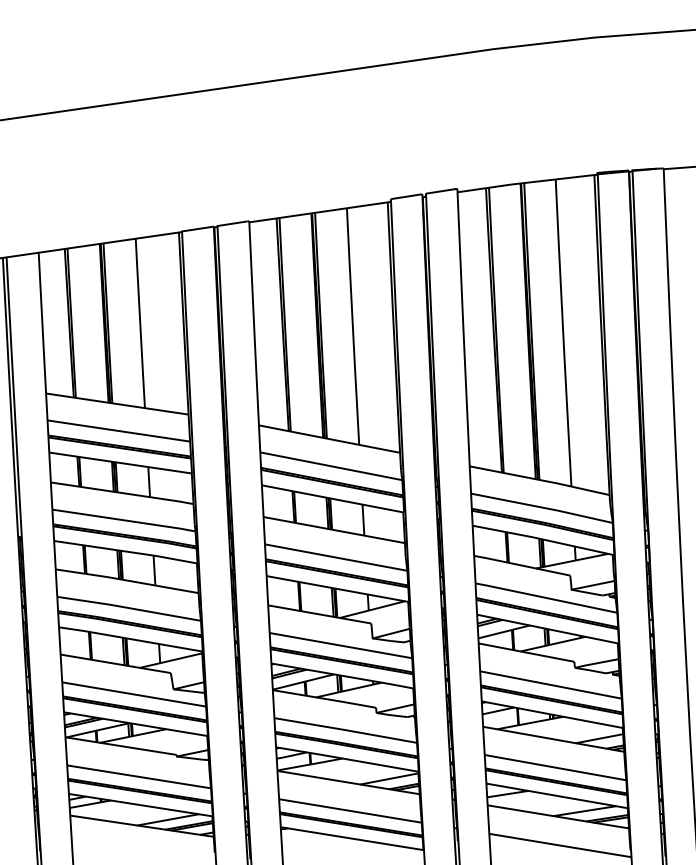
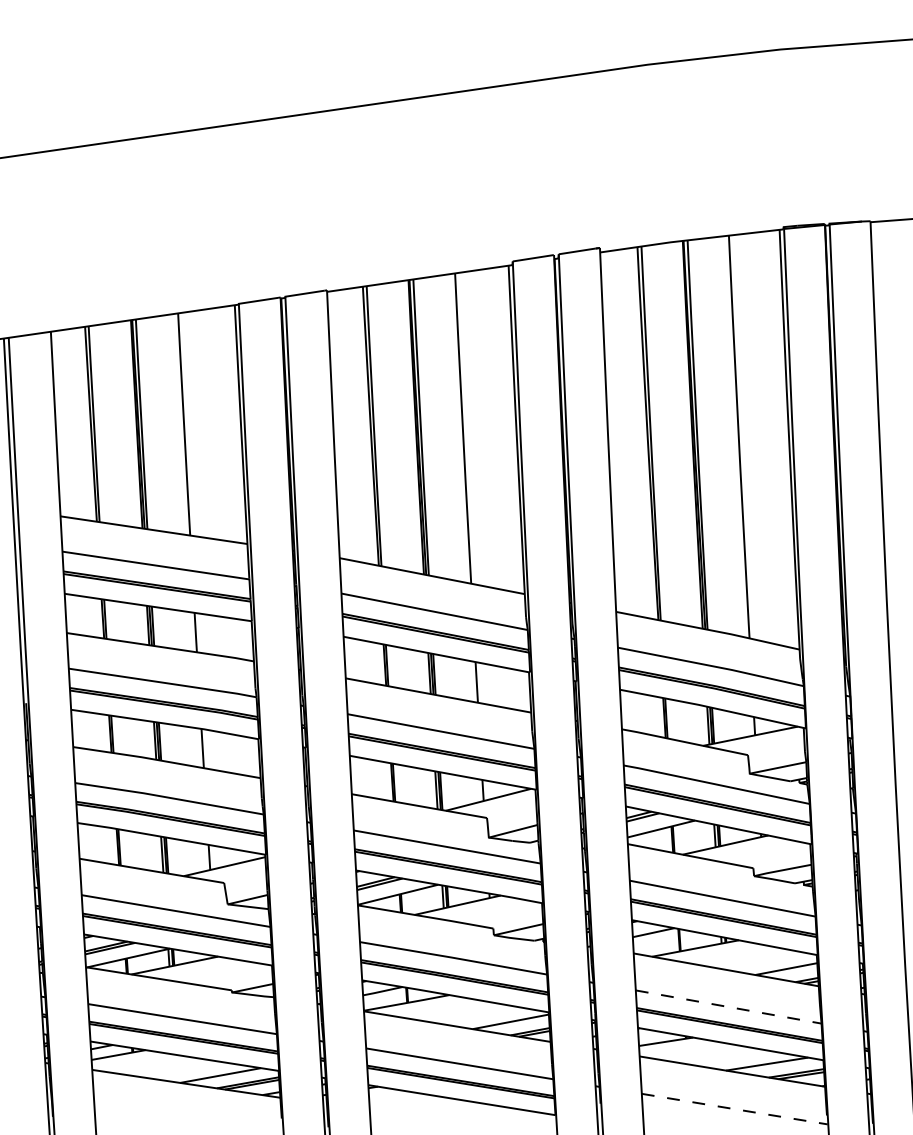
line: (556, 768) -> (729, 1007), solid -> dashed
line: (560, 845) -> (735, 1109), solid -> dashed

